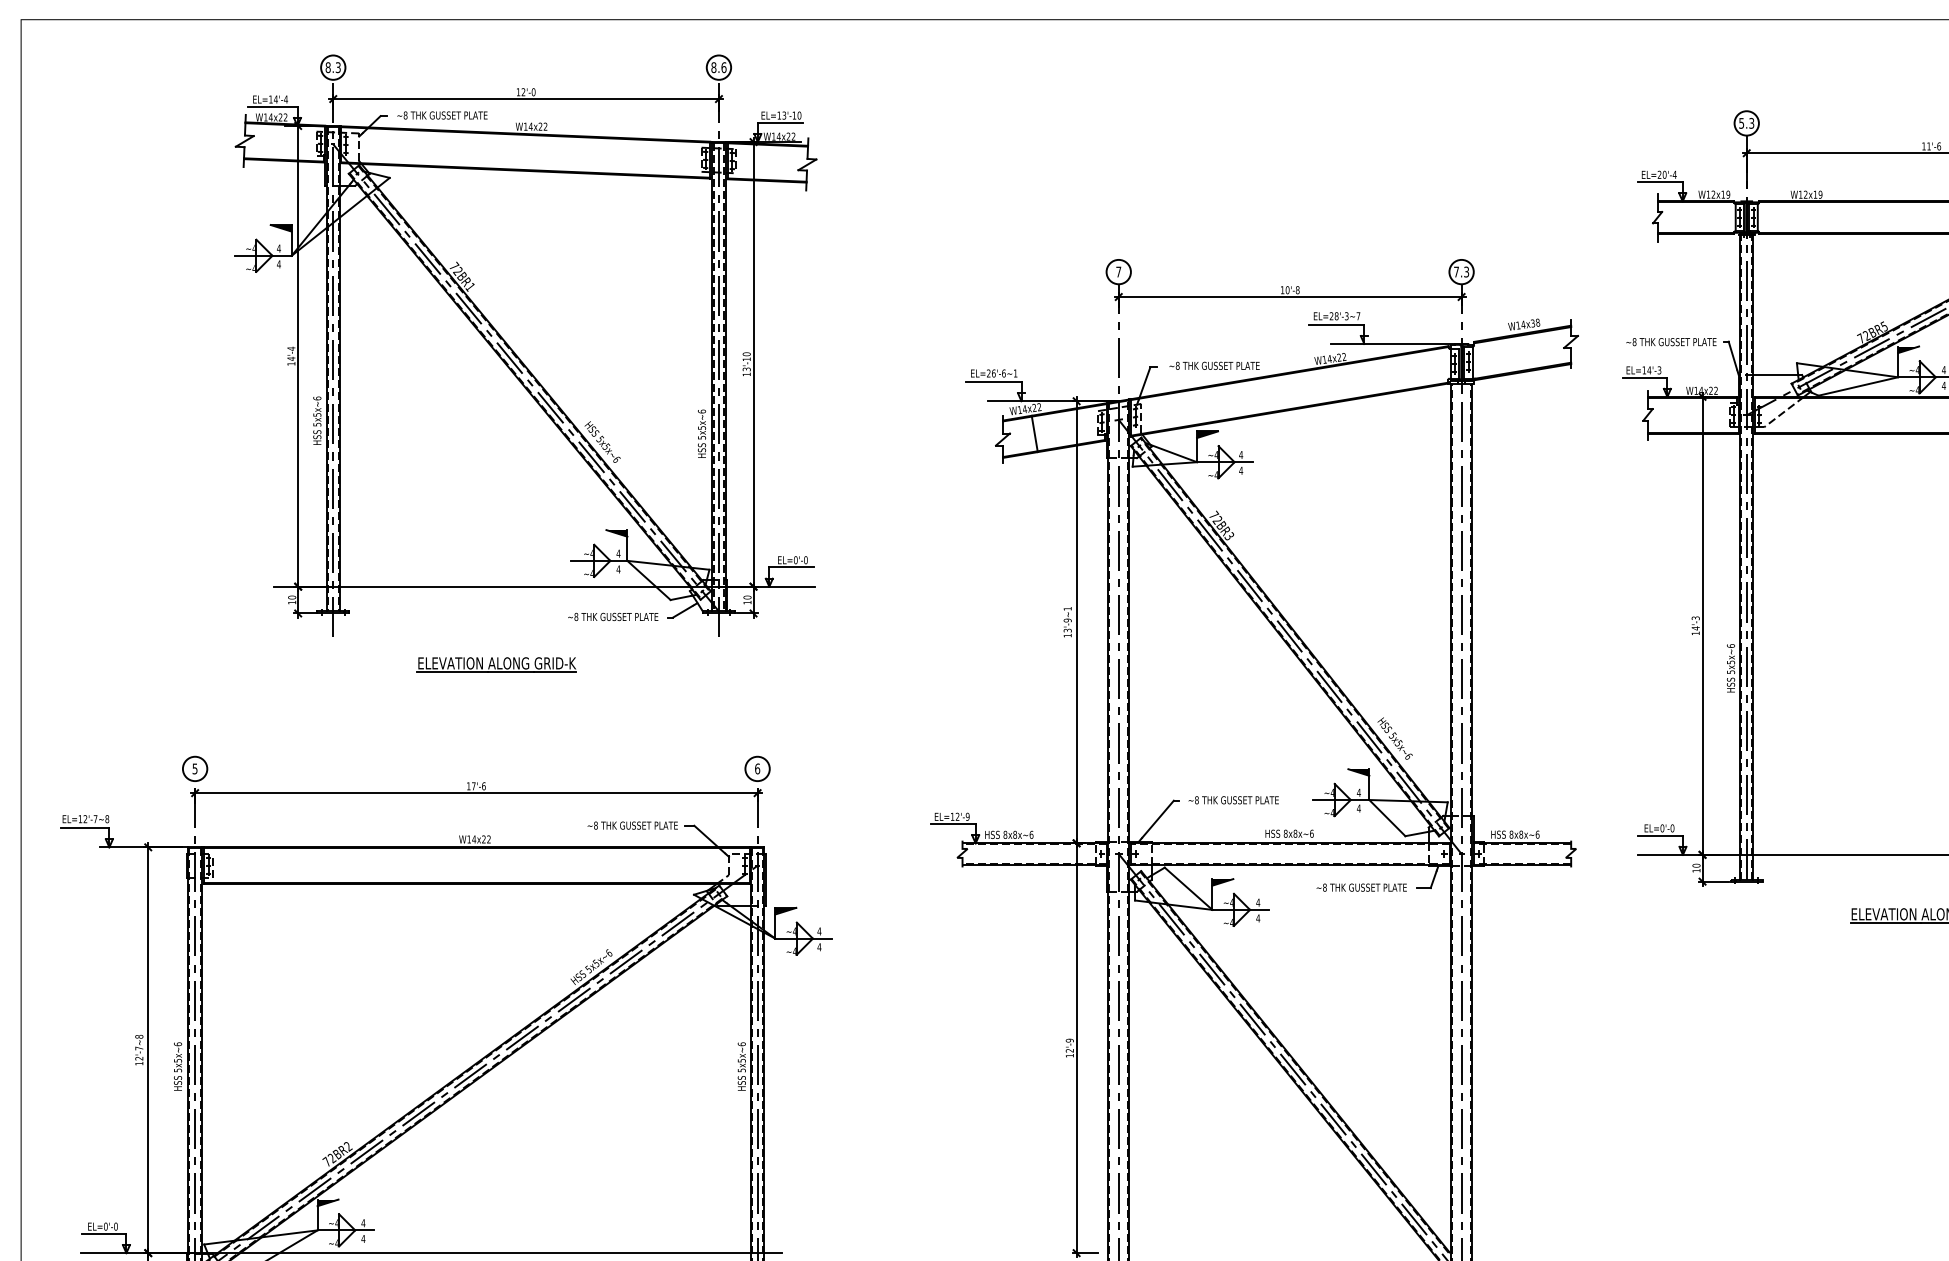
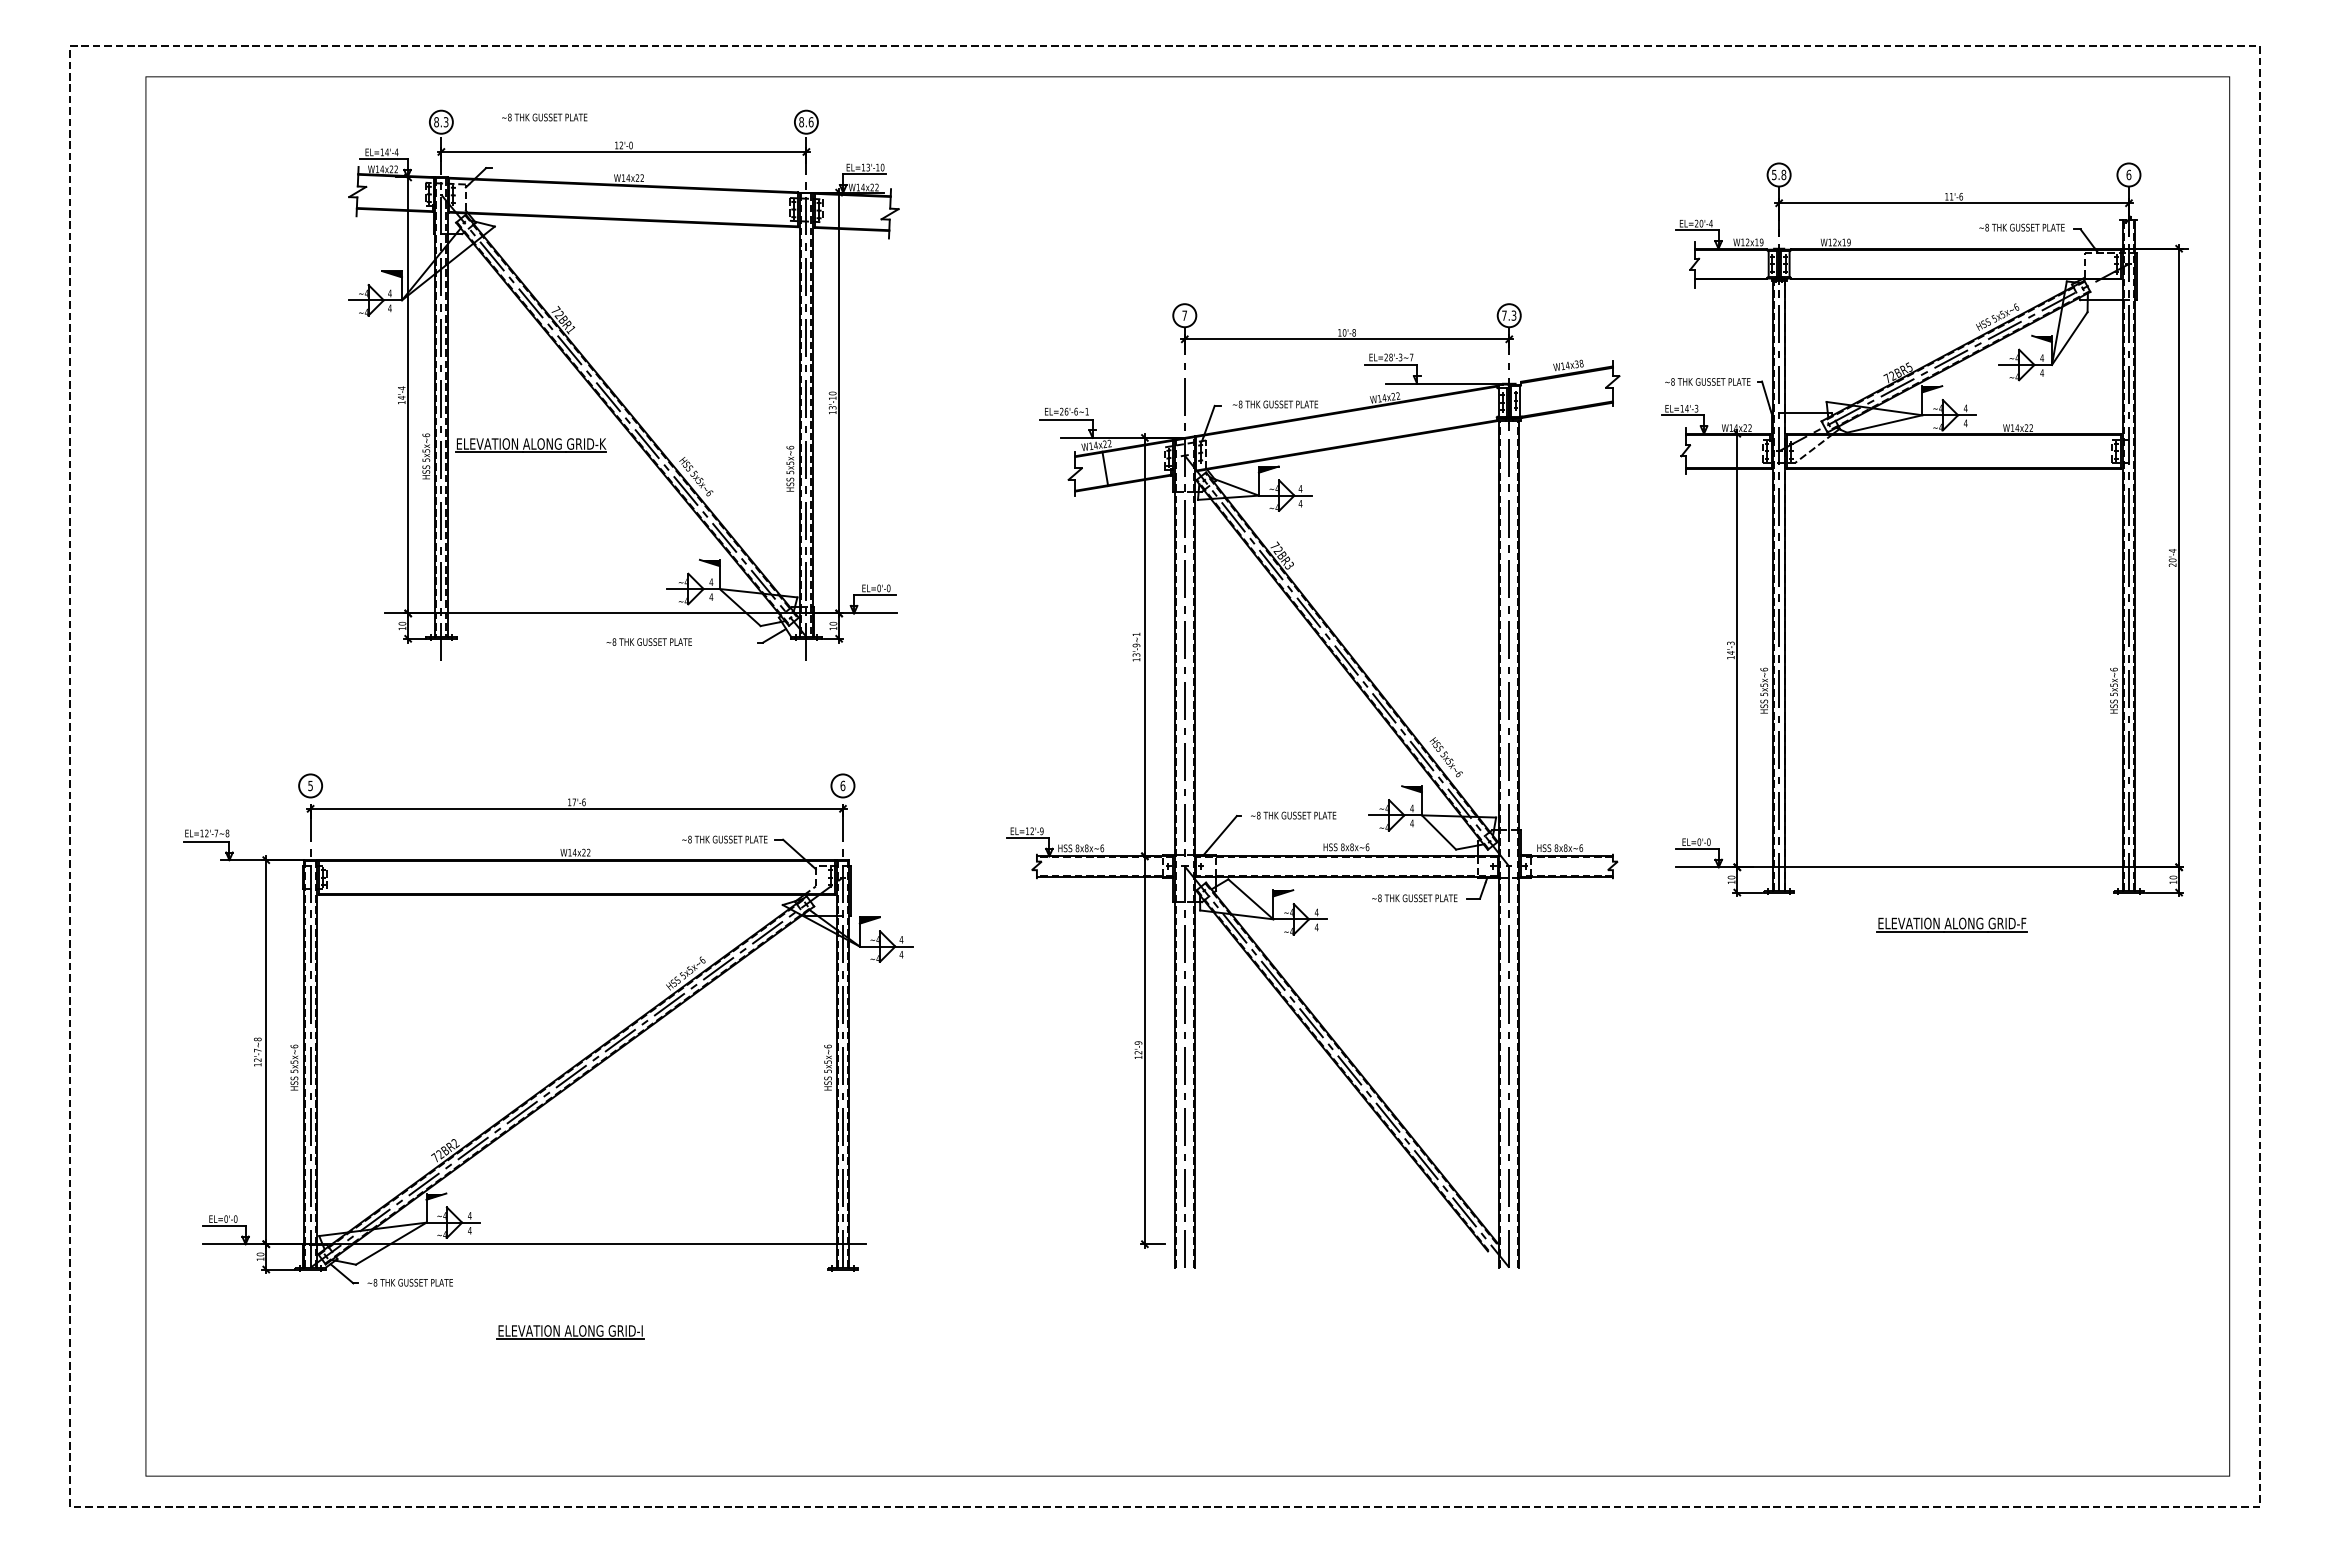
text: (442, 115) -> (544, 117), moved
text: (1751, 123) -> (1783, 175), 5.3 -> 5.8
text: (612, 616) -> (648, 641), moved
part: (496, 664) -> (530, 445), moved

